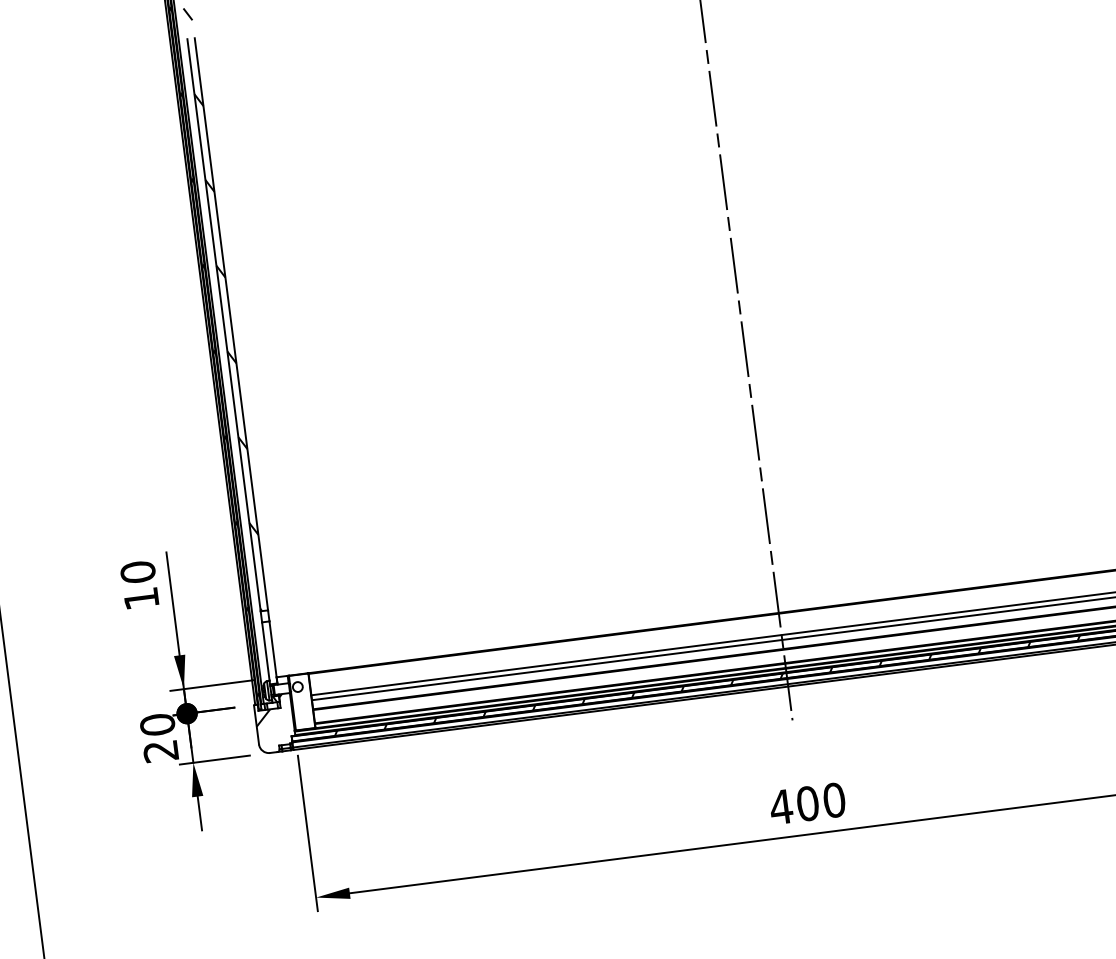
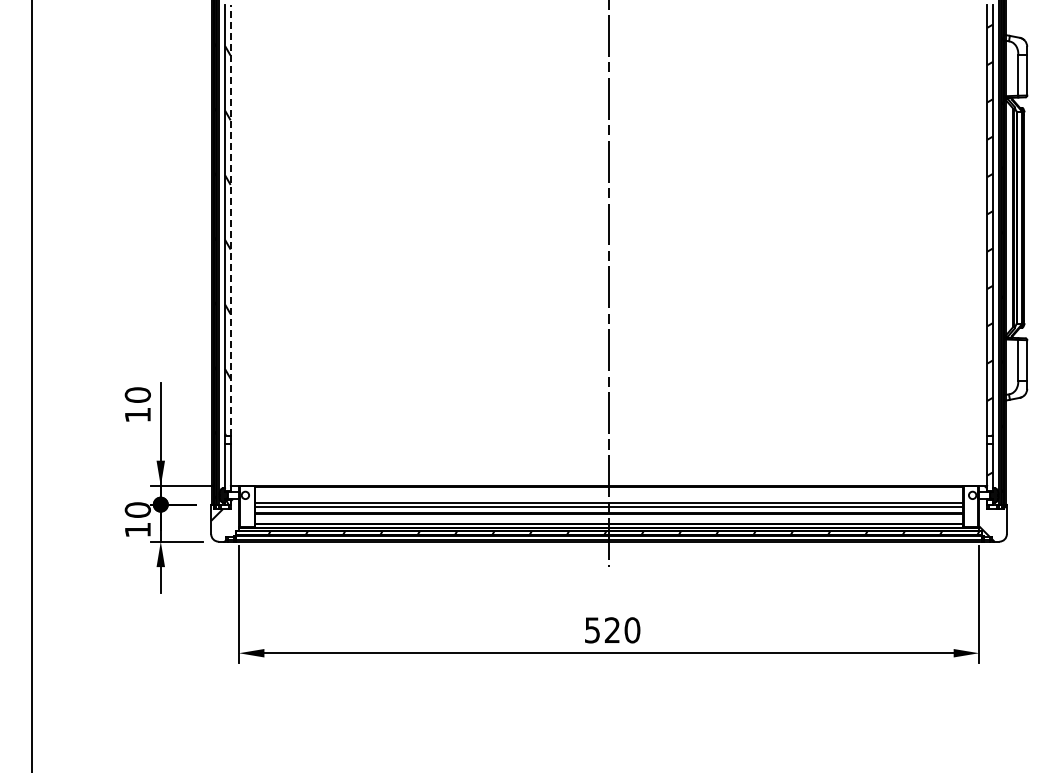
line: (231, 324) -> (230, 220), solid -> dashed
text: (160, 751) -> (137, 530), 20 -> 10
text: (794, 805) -> (602, 630), 400 -> 520

